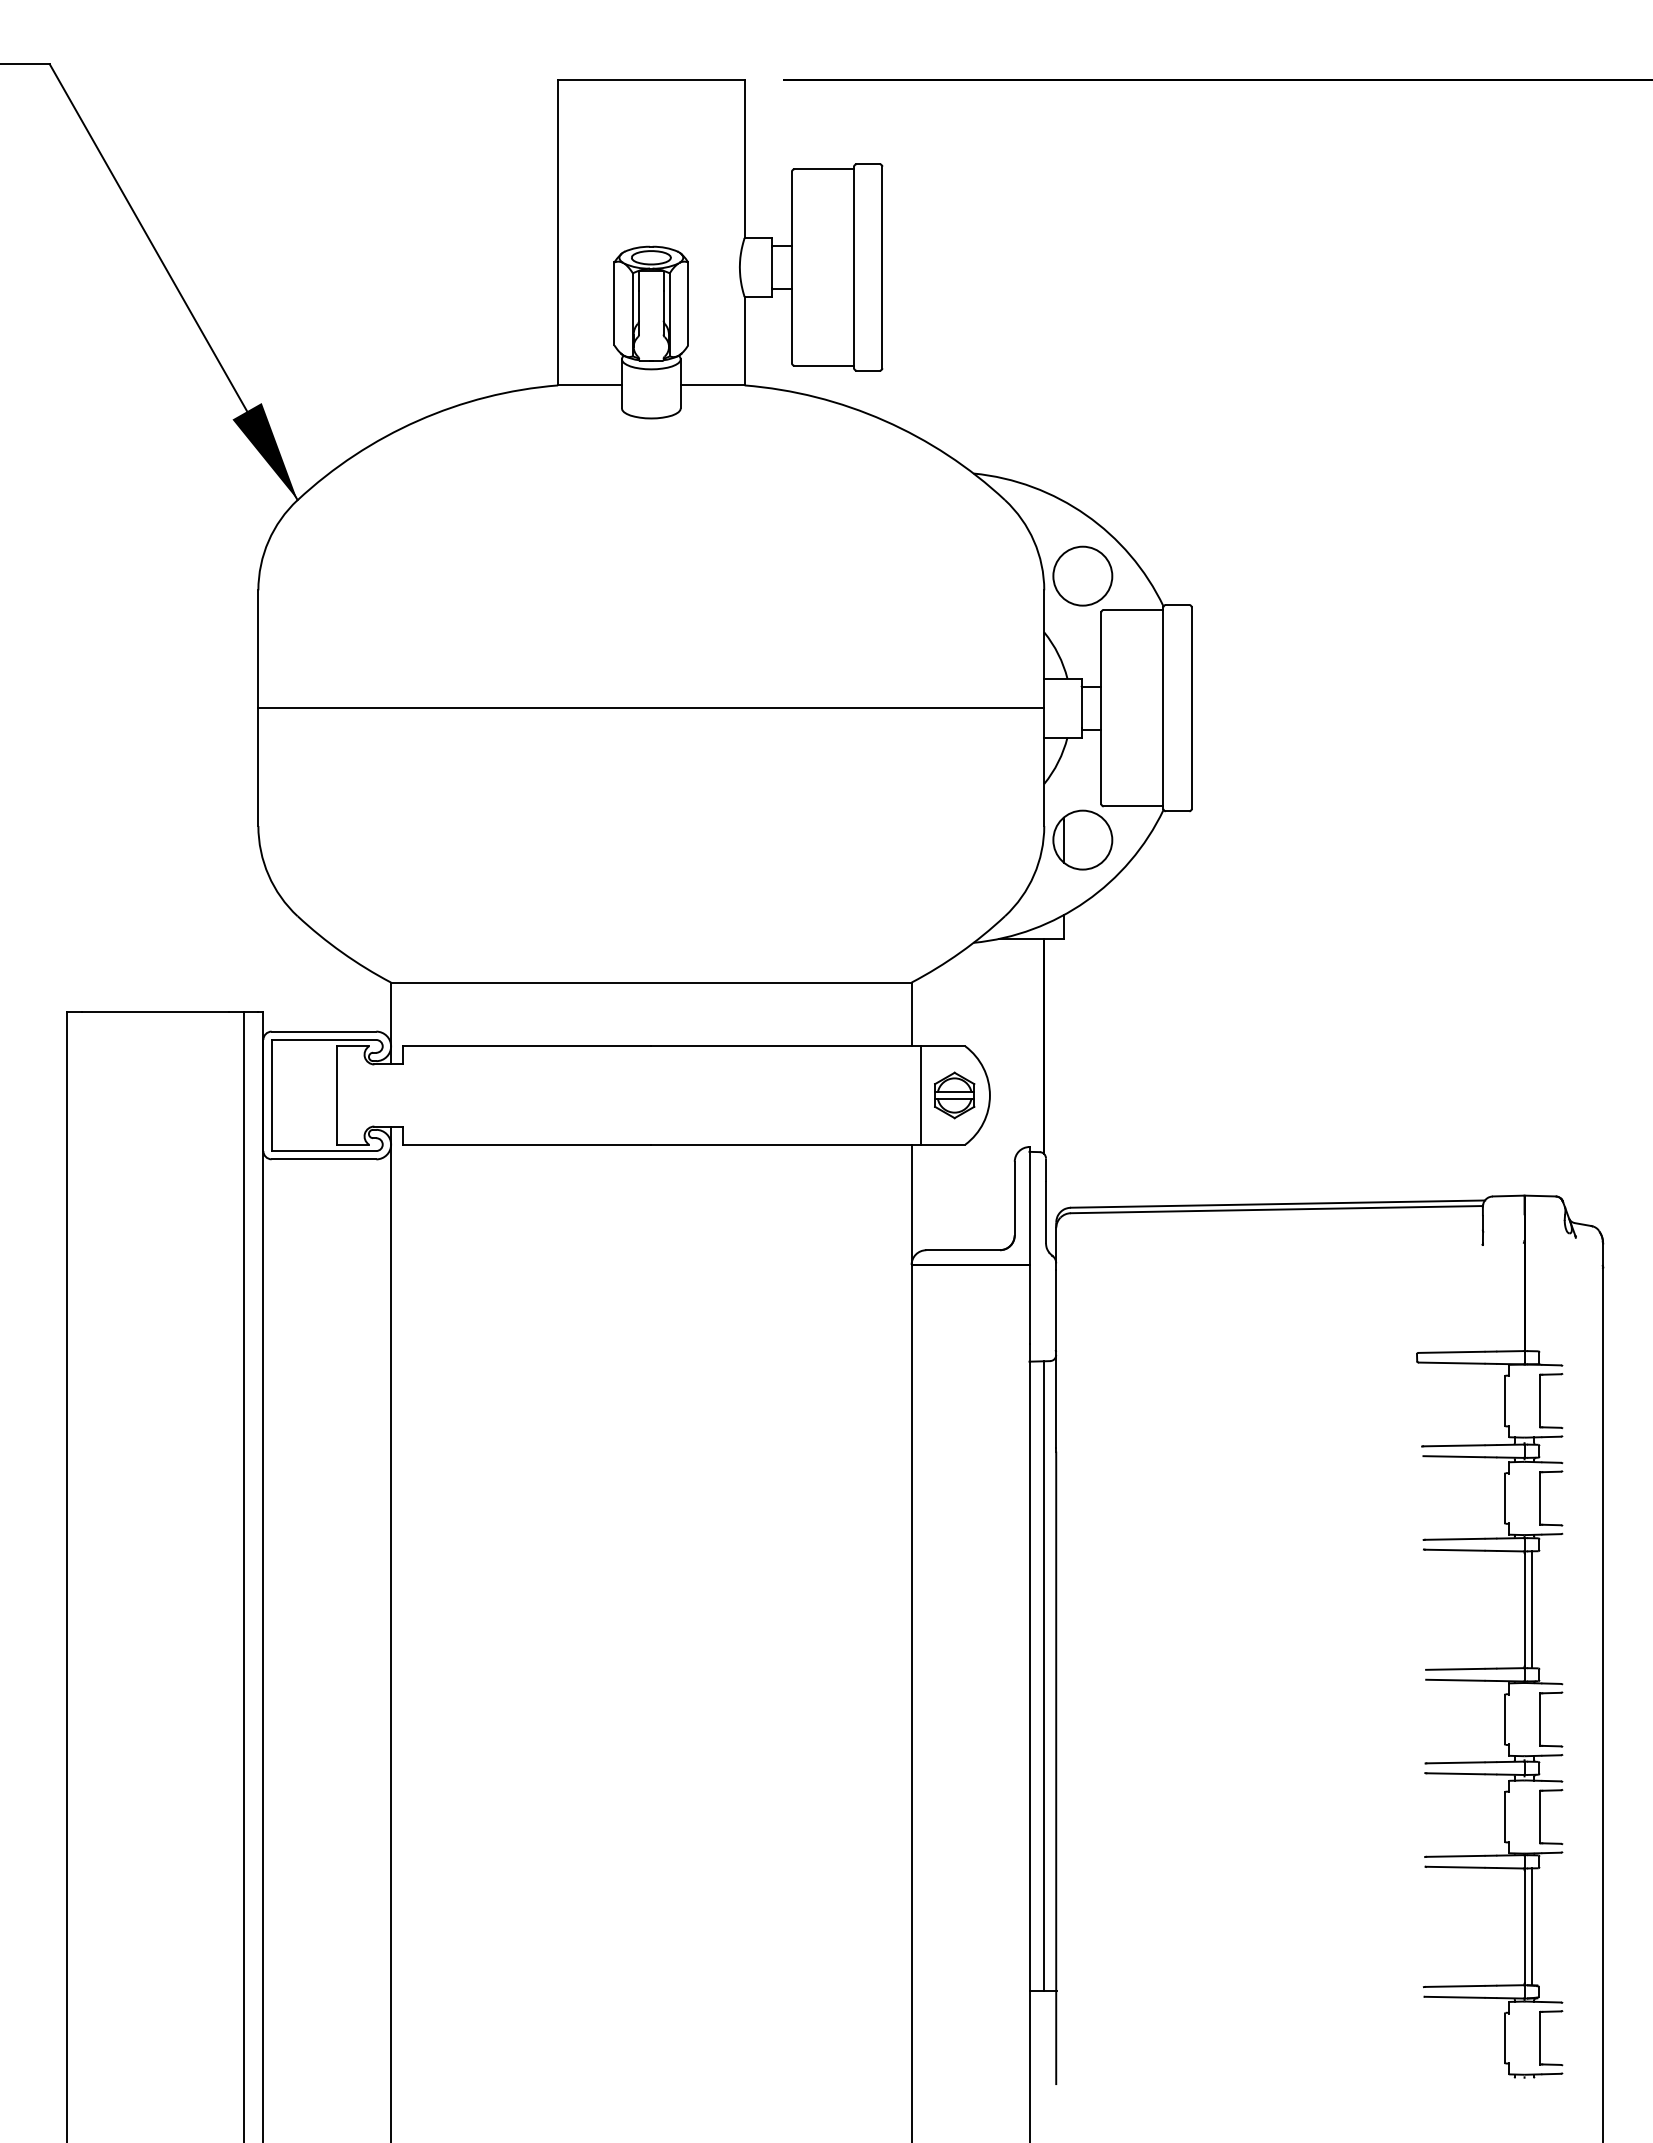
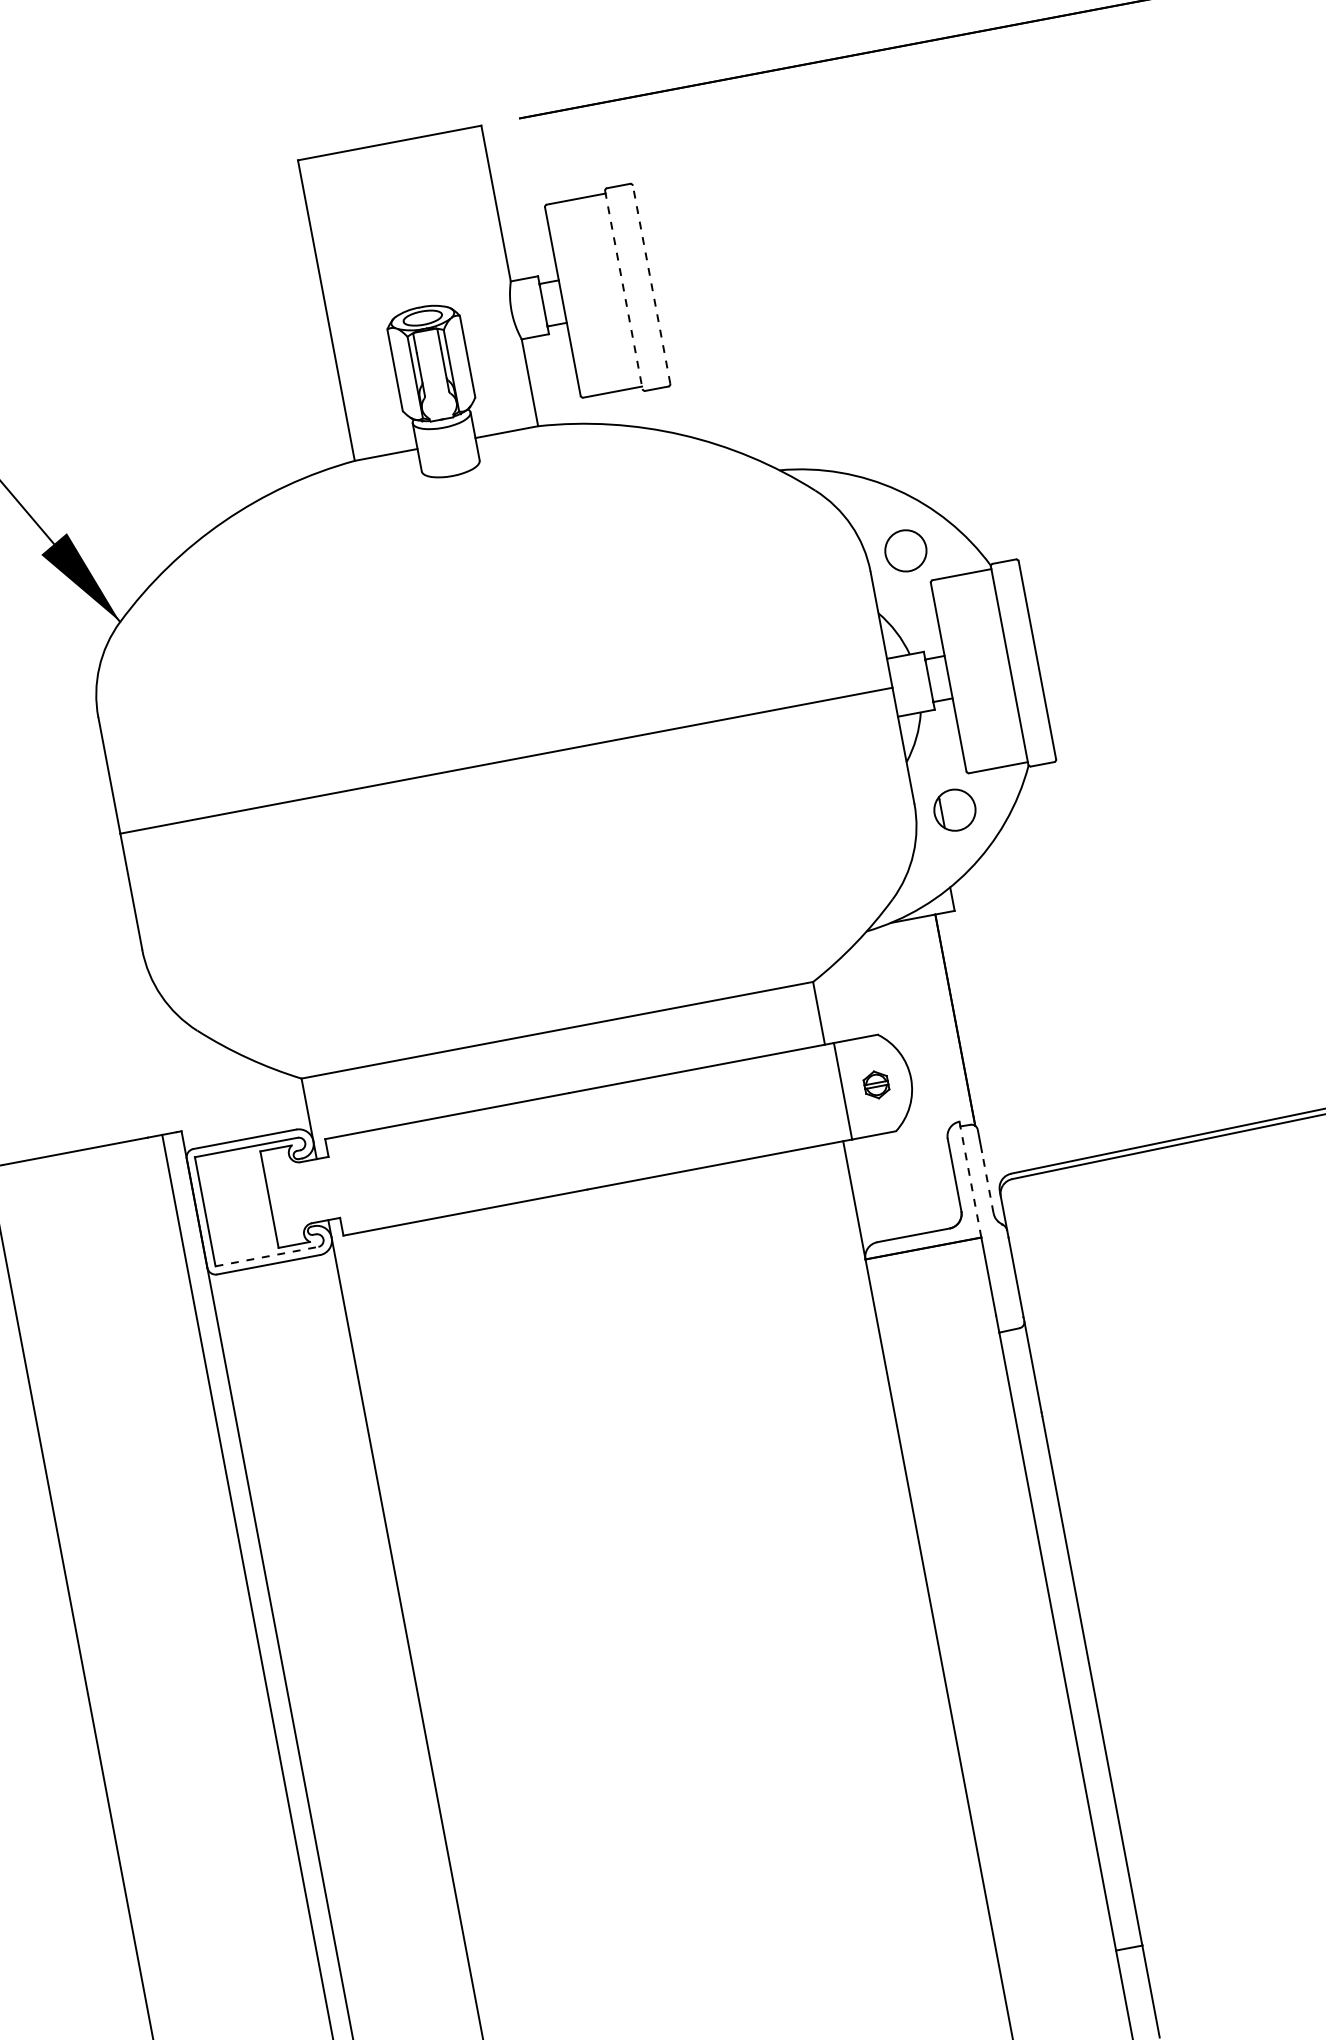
line: (854, 267) -> (624, 289), solid -> dashed
line: (882, 267) -> (651, 284), solid -> dashed
circle: (1082, 575) -> (905, 550), size x0.7
part: (1082, 839) -> (954, 809), size x0.7
part: (954, 1095) -> (876, 1085), size x0.6
line: (324, 1151) -> (267, 1256), solid -> dashed
line: (1029, 1205) -> (970, 1179), solid -> dashed
line: (1046, 1212) -> (988, 1182), solid -> dashed
line: (1044, 1675) -> (1072, 1638), removed

